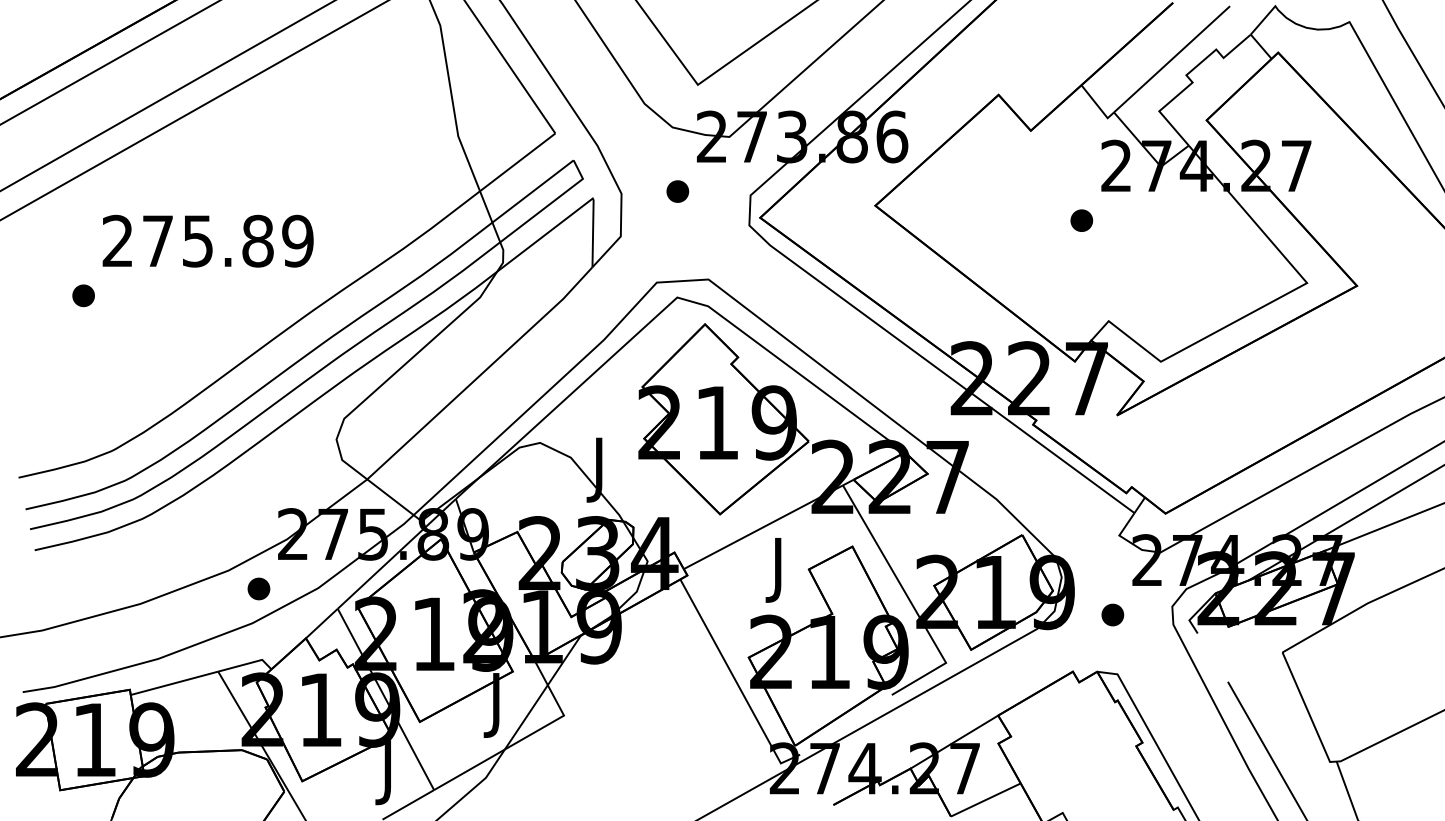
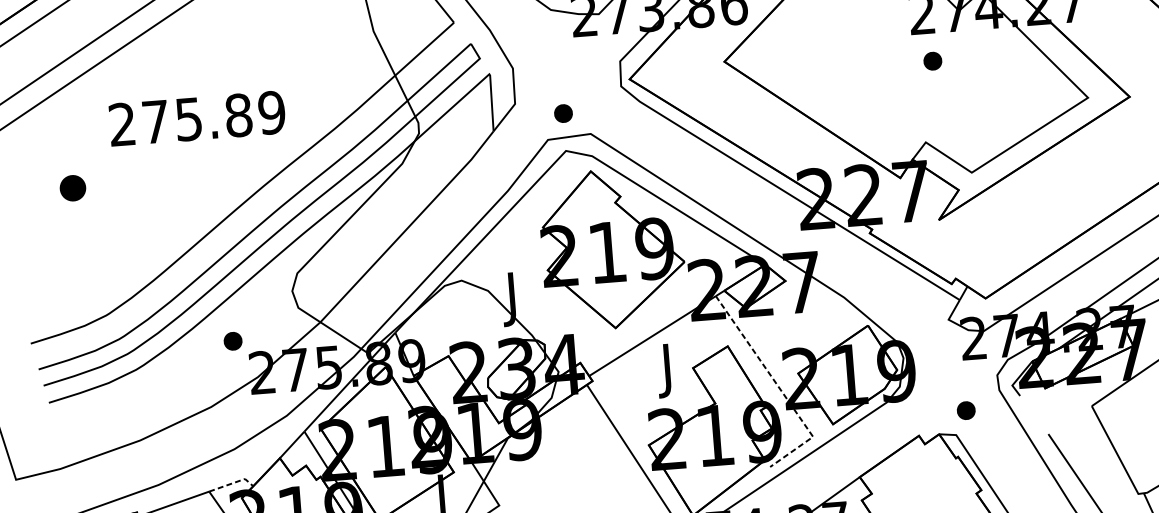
part: (677, 191) -> (563, 113), moved
part: (1081, 220) -> (932, 61), moved
text: (207, 240) -> (196, 118), moved
part: (83, 295) -> (72, 188), size x1.4
part: (258, 588) -> (232, 340), moved
line: (911, 602) -> (780, 388), solid -> dashed
part: (1112, 614) -> (965, 410), moved
line: (247, 663) -> (233, 482), solid -> dashed

